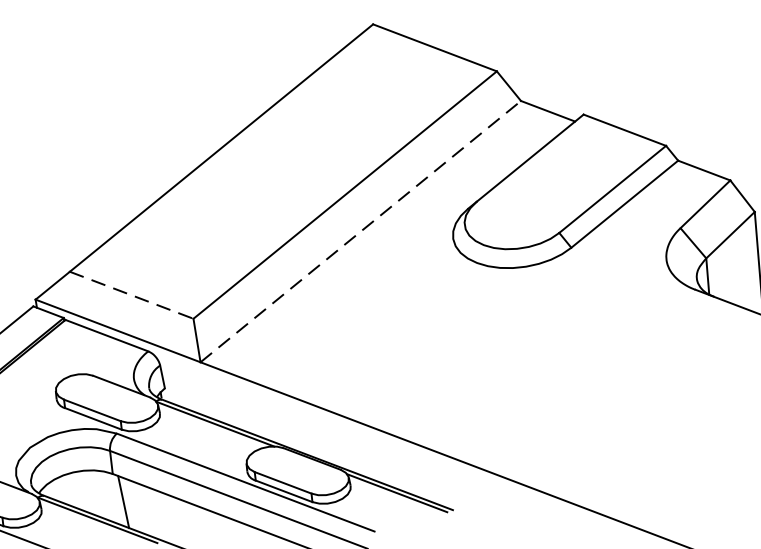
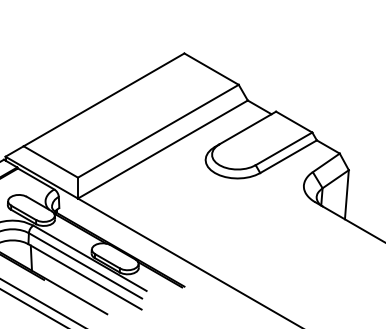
line: (361, 231) -> (163, 149), dashed -> solid
line: (133, 296) -> (51, 162), dashed -> solid

